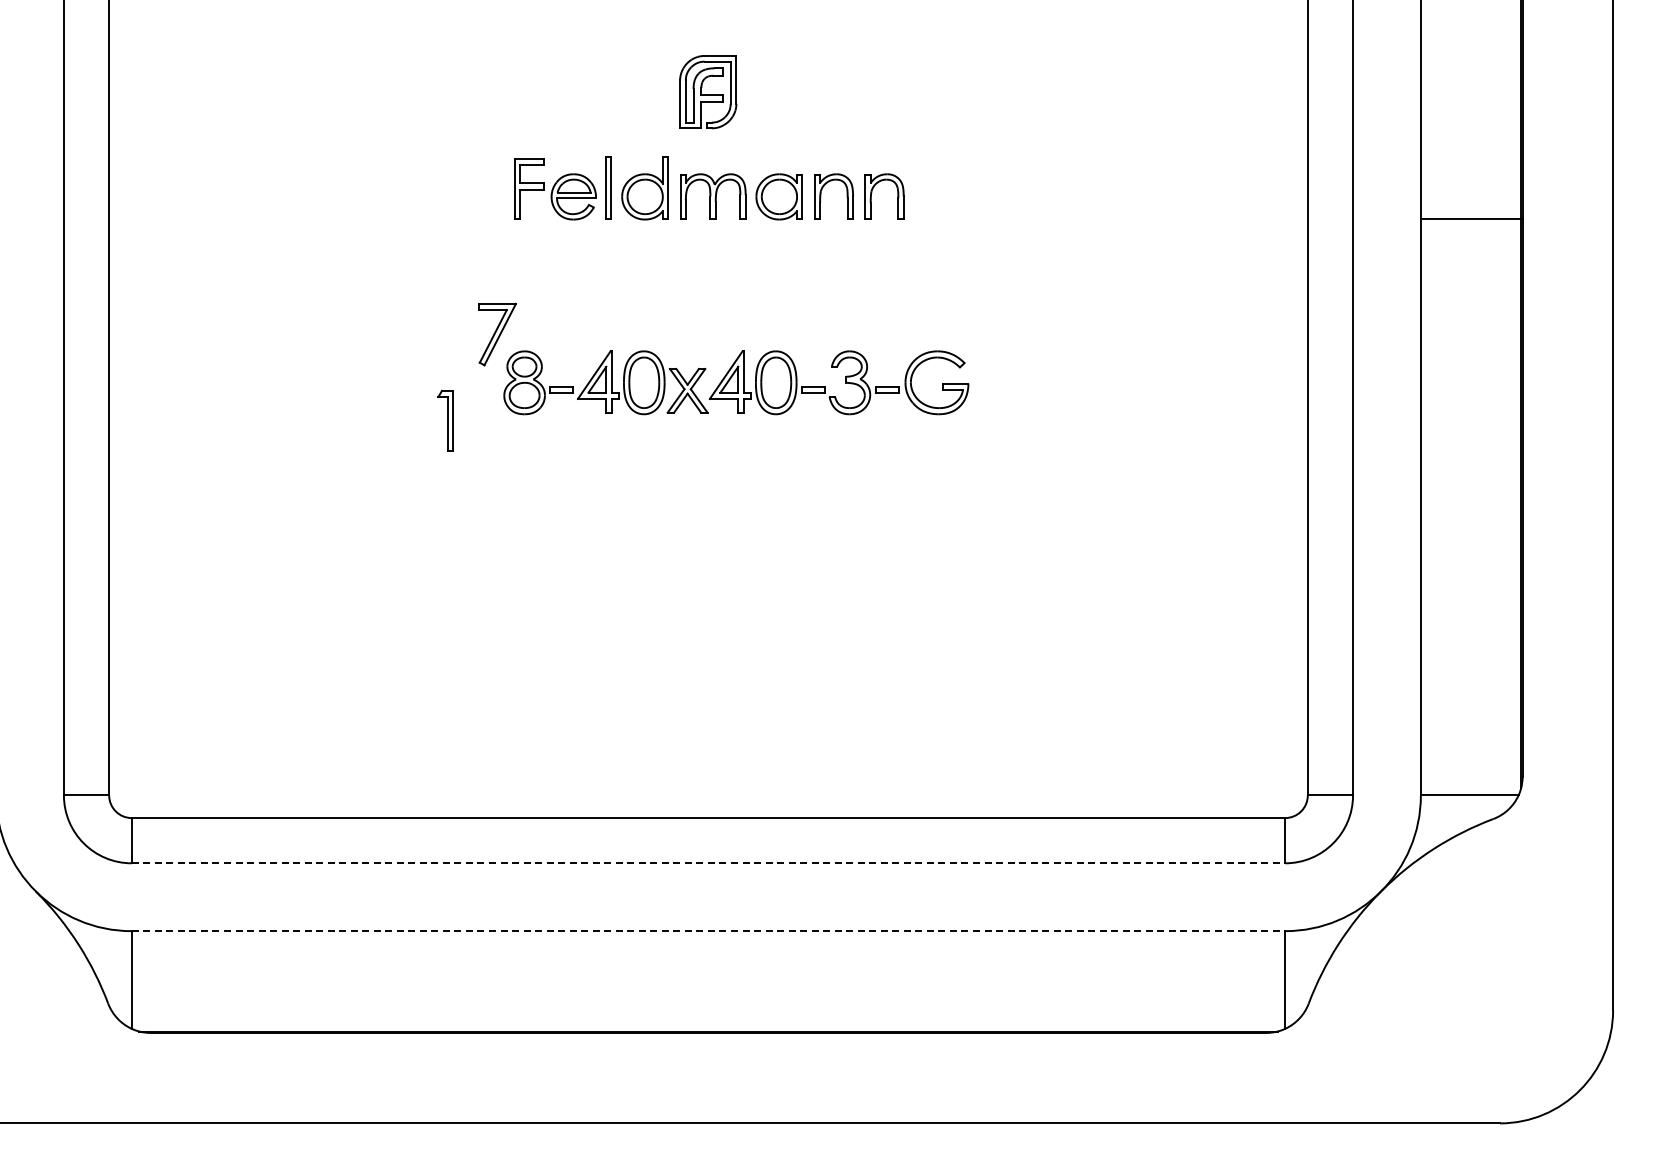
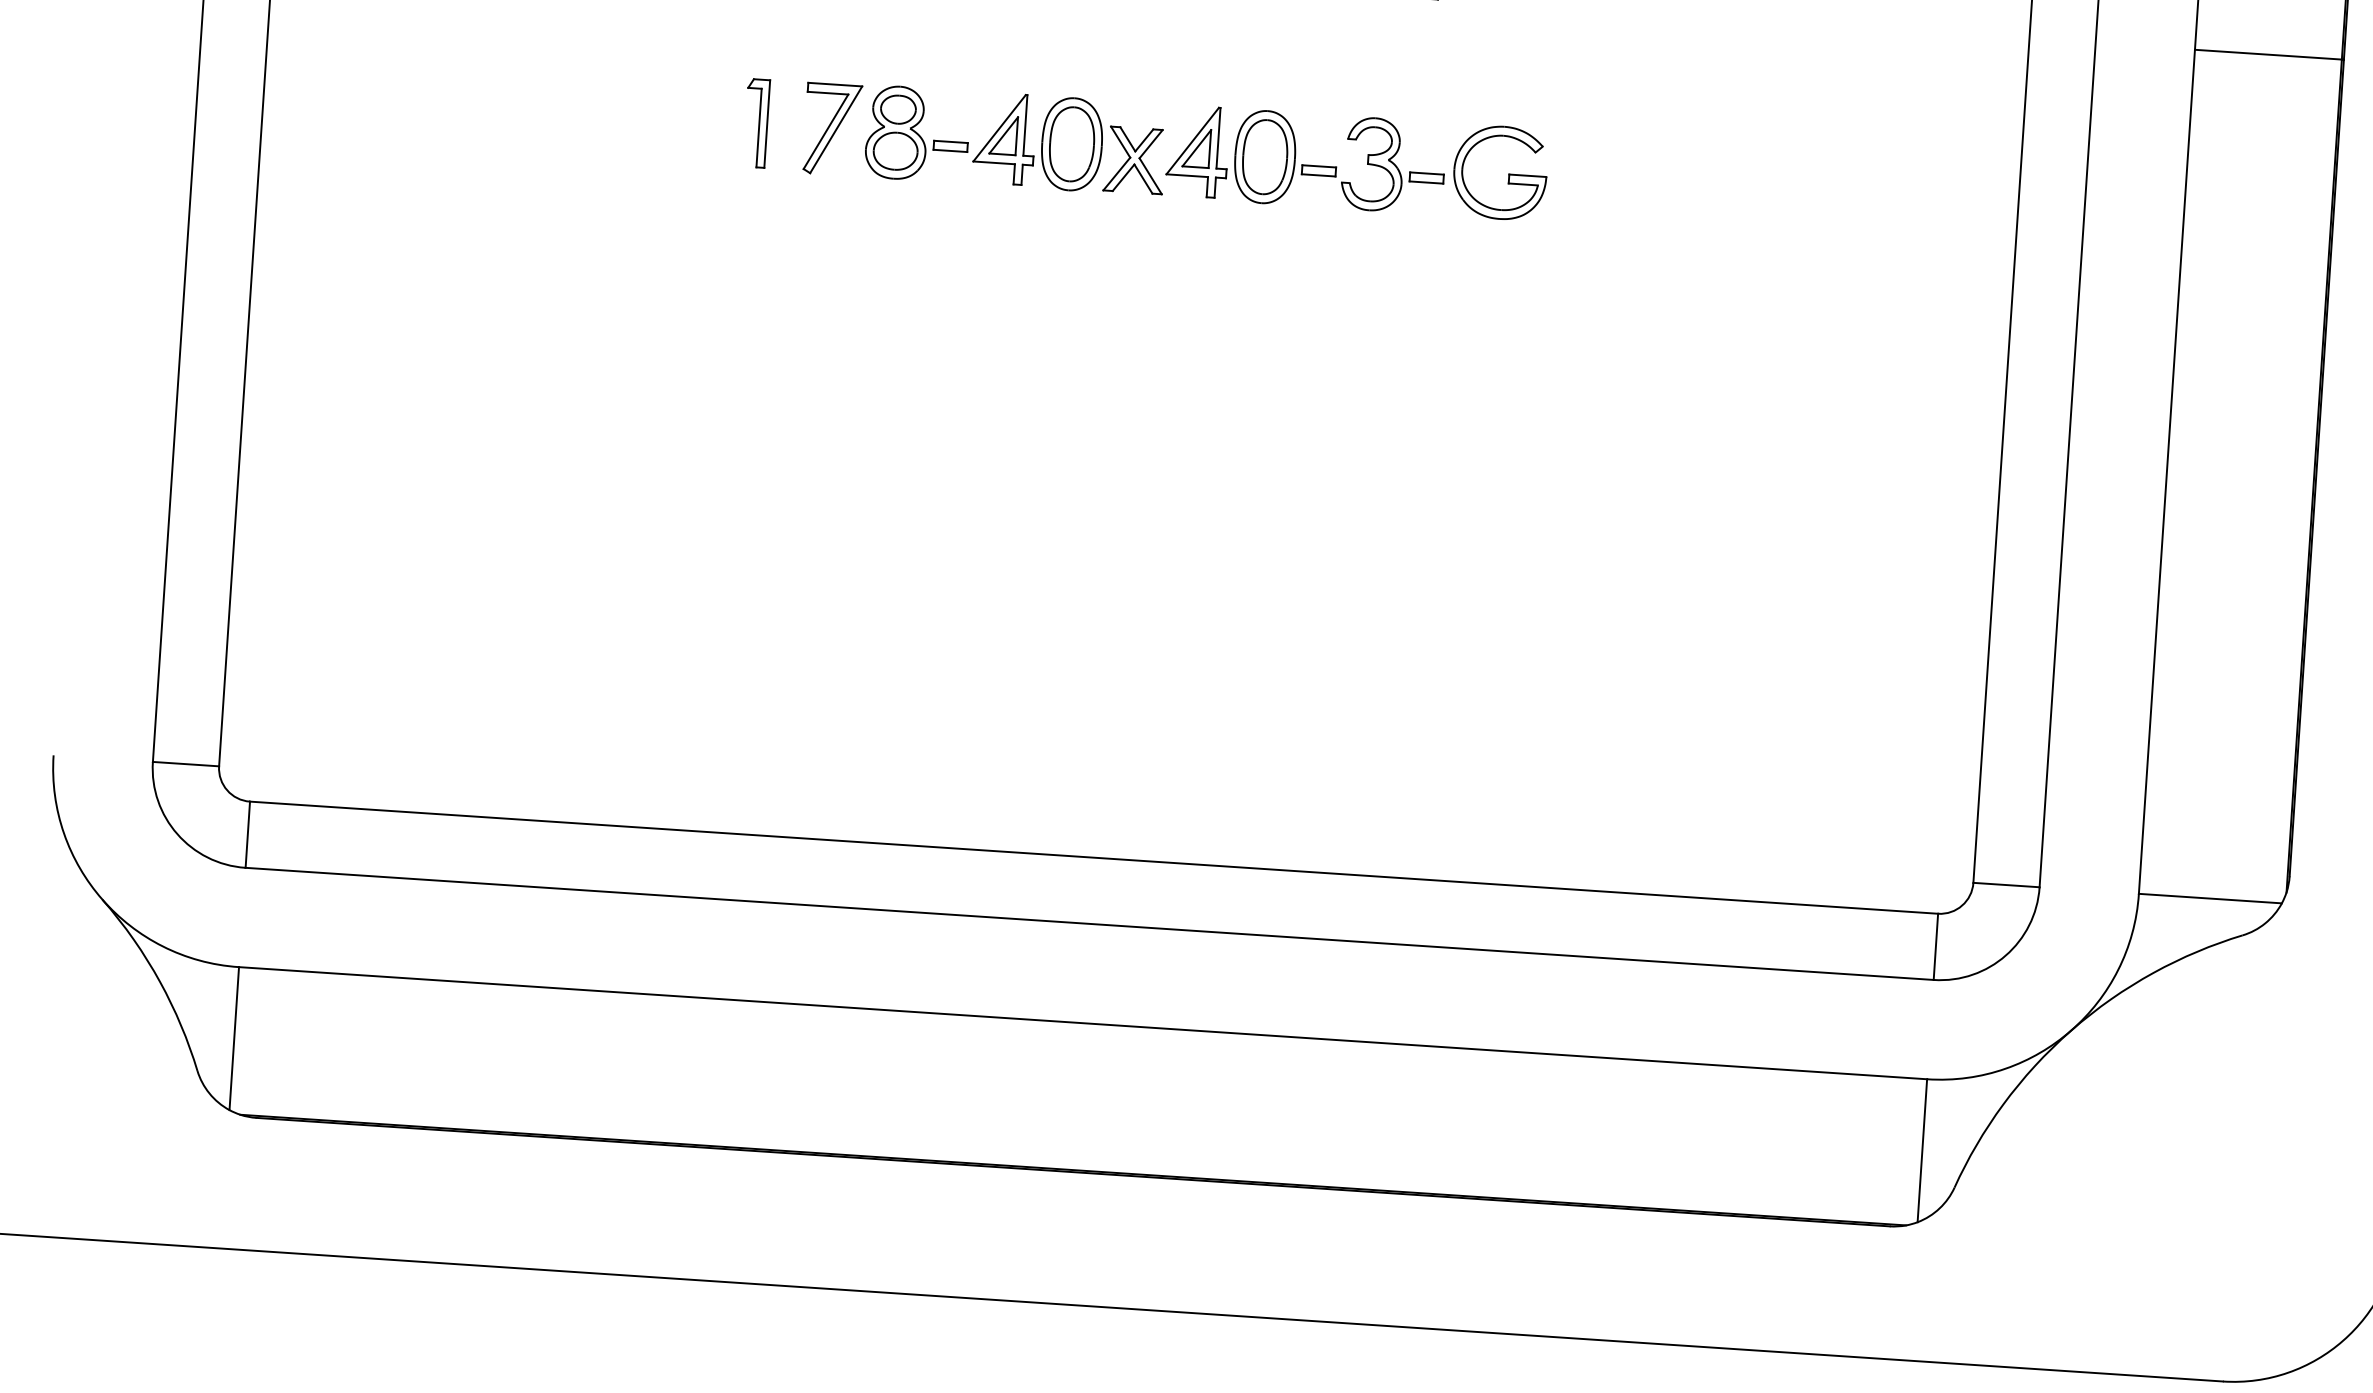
part: (736, 382) -> (1207, 152), moved
part: (445, 420) -> (756, 122), moved
line: (708, 863) -> (1089, 924), dashed -> solid
line: (708, 931) -> (1083, 1023), dashed -> solid

